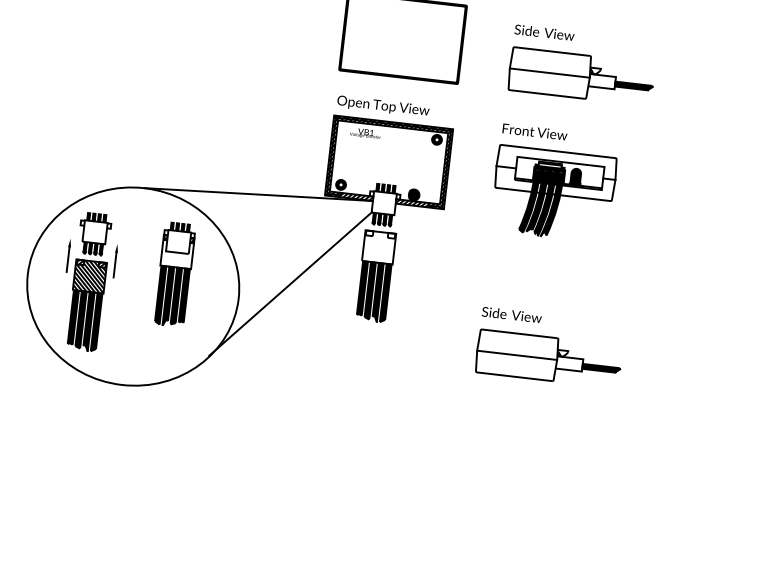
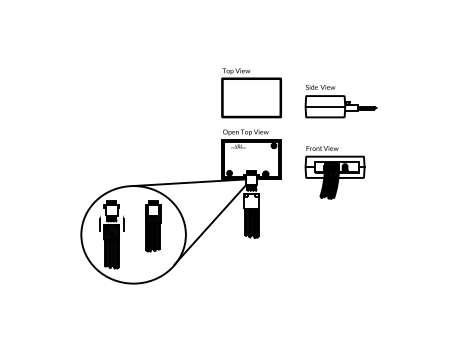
part: (553, 183) -> (334, 172), moved
hatch: (175, 251) -> (152, 215), added
part: (548, 348) -> (340, 241), removed

